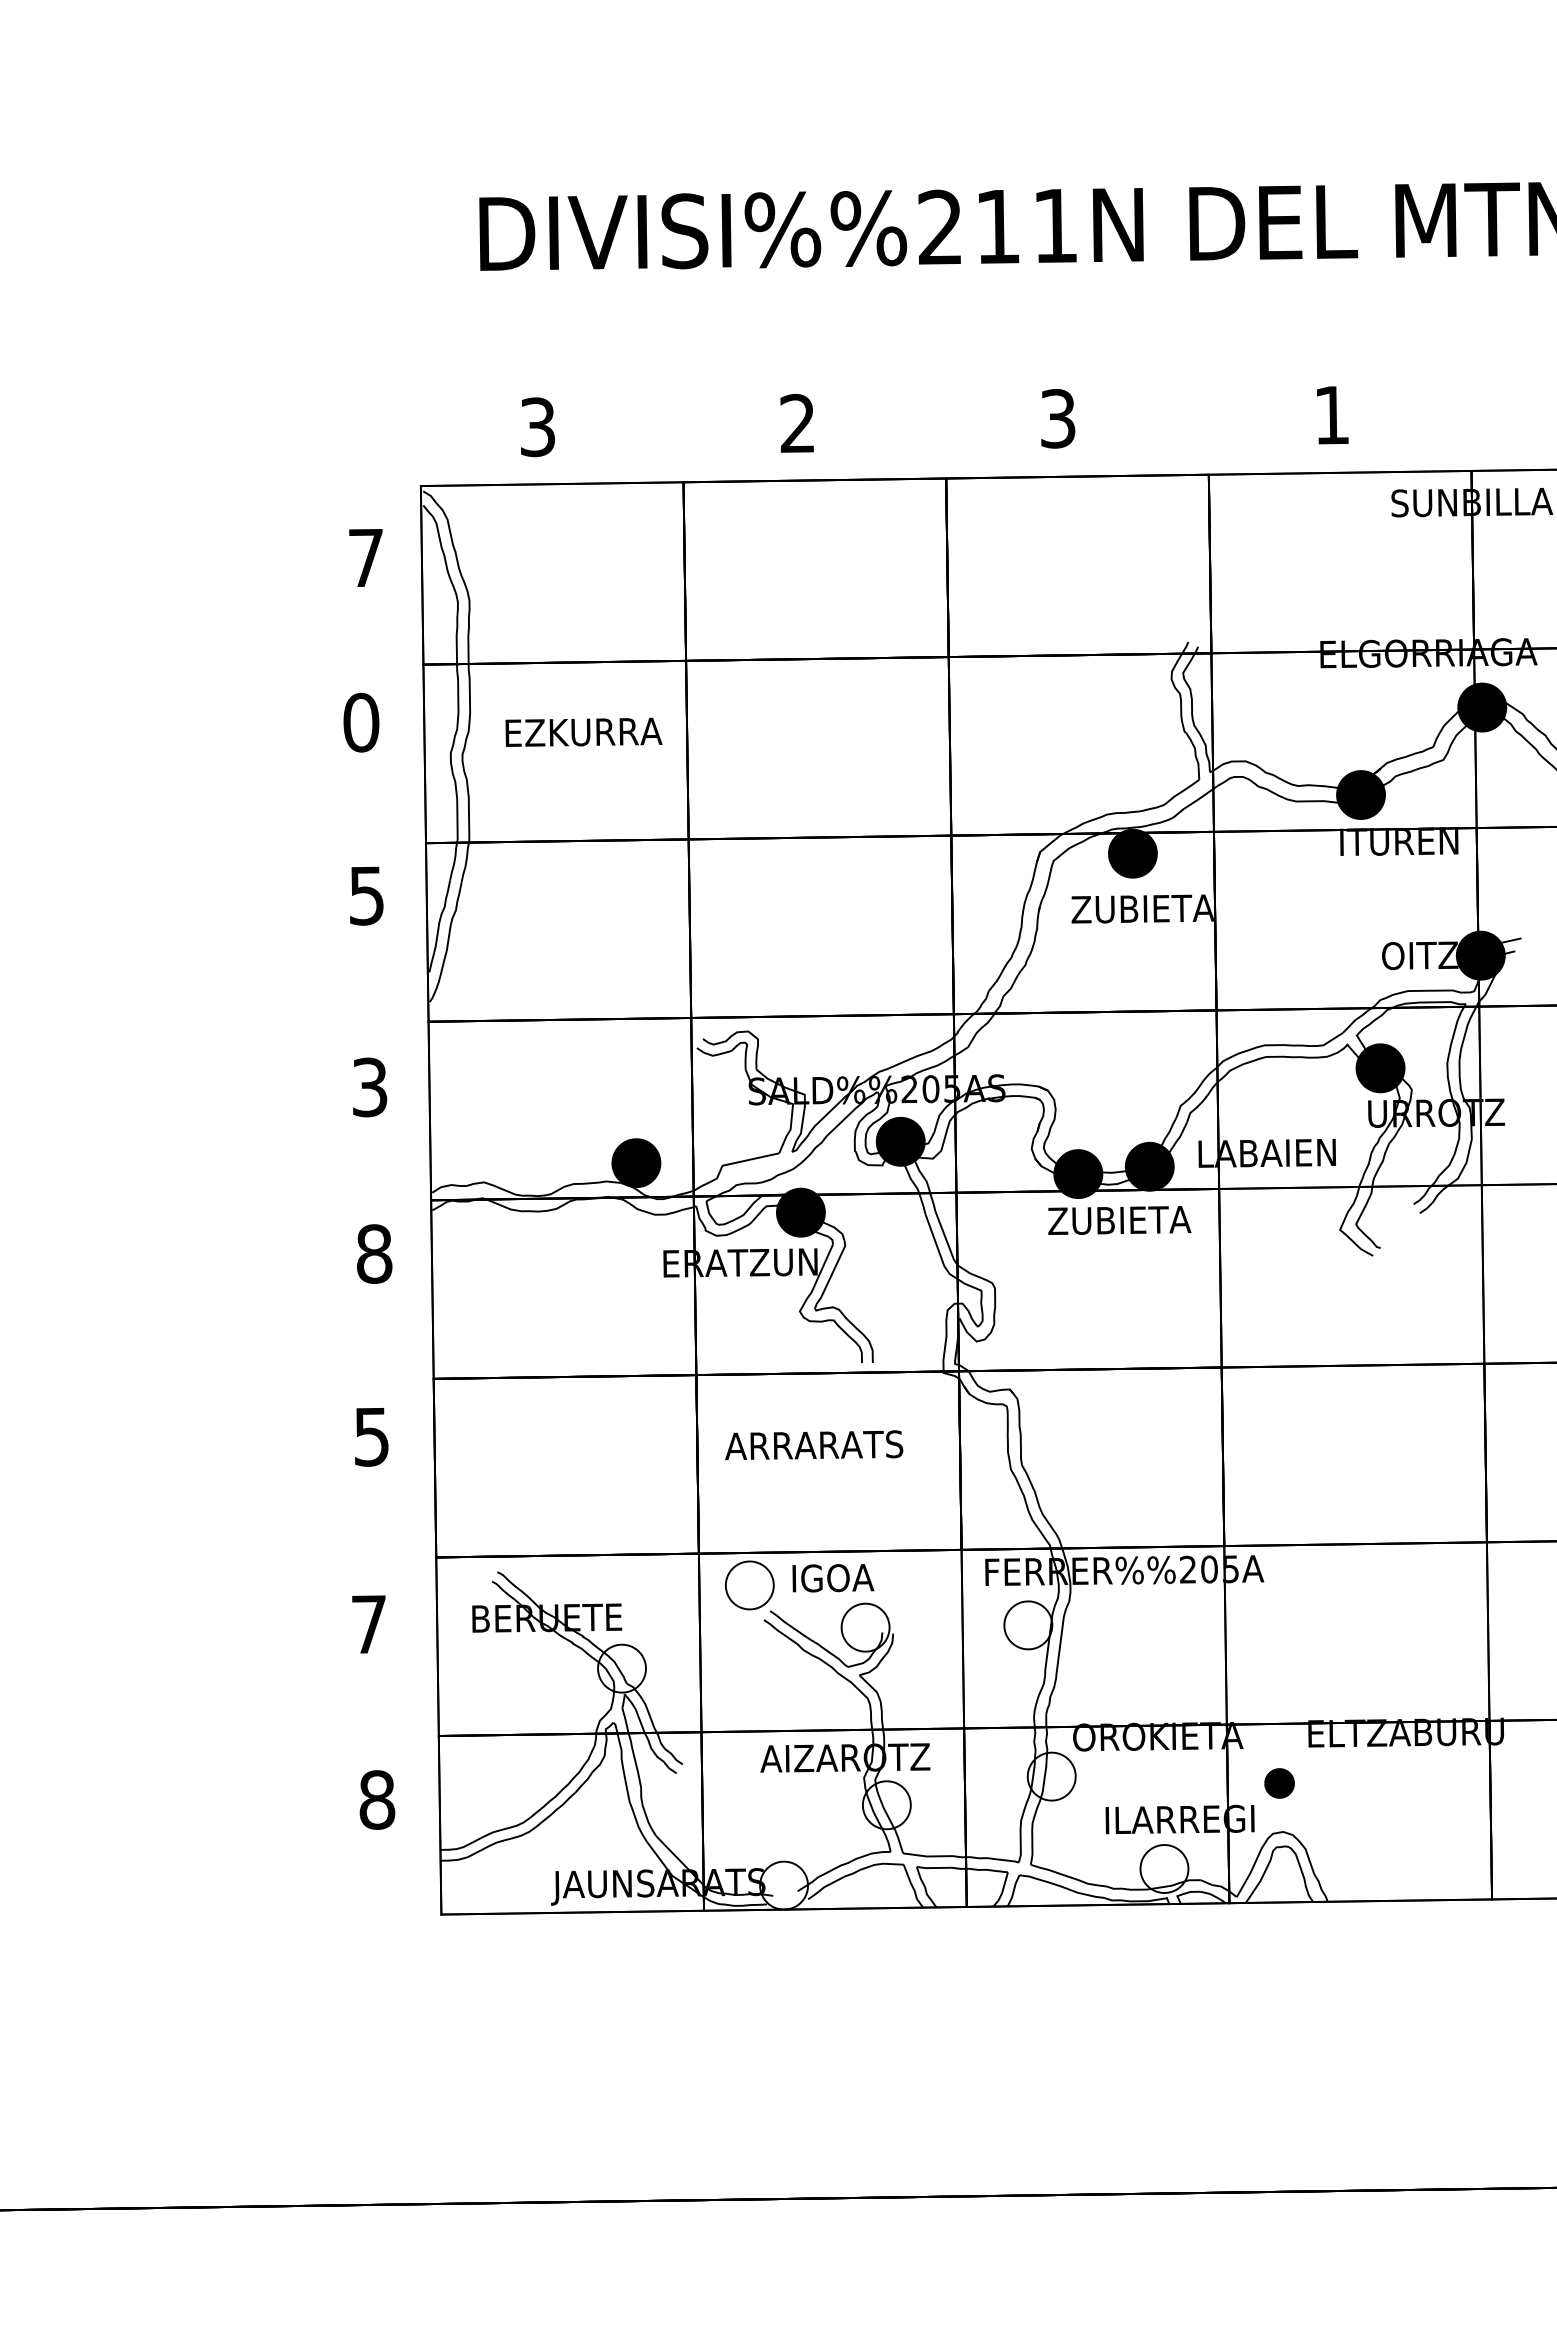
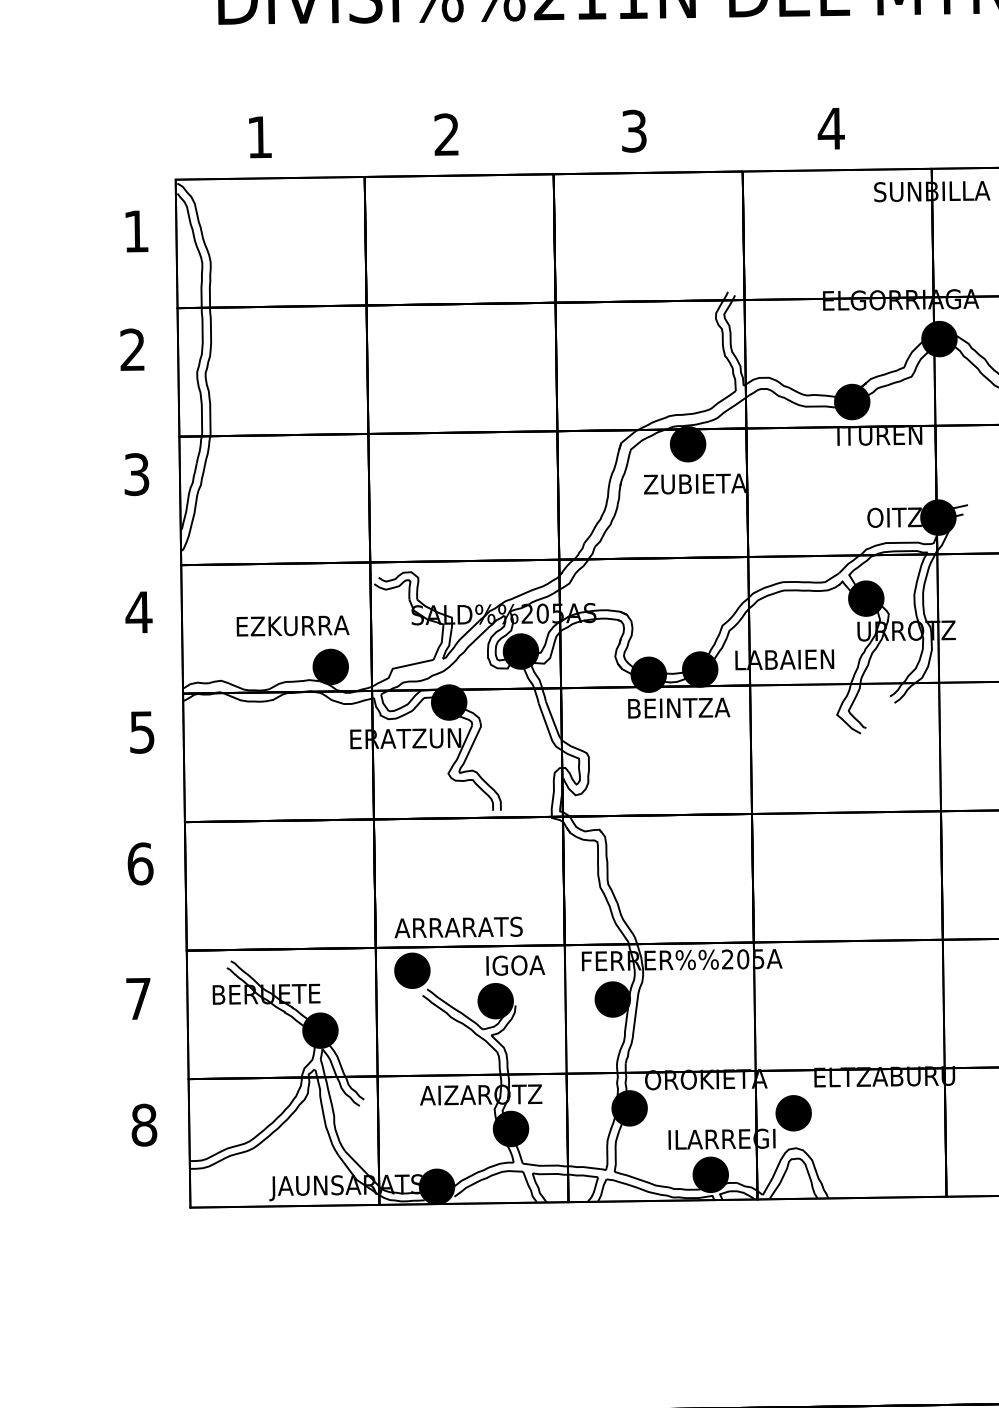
text: (1331, 415) -> (830, 128), 1 -> 4
text: (538, 427) -> (260, 137), 3 -> 1
text: (365, 557) -> (135, 231), 7 -> 1
text: (361, 722) -> (132, 349), 0 -> 2
text: (583, 731) -> (292, 625), moved
text: (367, 895) -> (137, 474), 5 -> 3
text: (369, 1087) -> (138, 612), 3 -> 4
text: (1119, 1220) -> (678, 708), ZUBIETA -> BEINTZA
text: (374, 1253) -> (142, 731), 8 -> 5
text: (372, 1436) -> (140, 863), 5 -> 6
text: (814, 1445) -> (458, 927), moved
text: (833, 1578) -> (515, 965), moved
fill: (749, 1585) -> (412, 970), added
fill: (1028, 1625) -> (612, 999), added
fill: (865, 1627) -> (495, 1001), added
fill: (621, 1668) -> (320, 1030), added
fill: (1051, 1776) -> (629, 1108), added
part: (1279, 1783) -> (793, 1113), size x1.67
fill: (886, 1805) -> (510, 1129), added
fill: (1164, 1869) -> (710, 1175), added
fill: (784, 1885) -> (437, 1186), added

